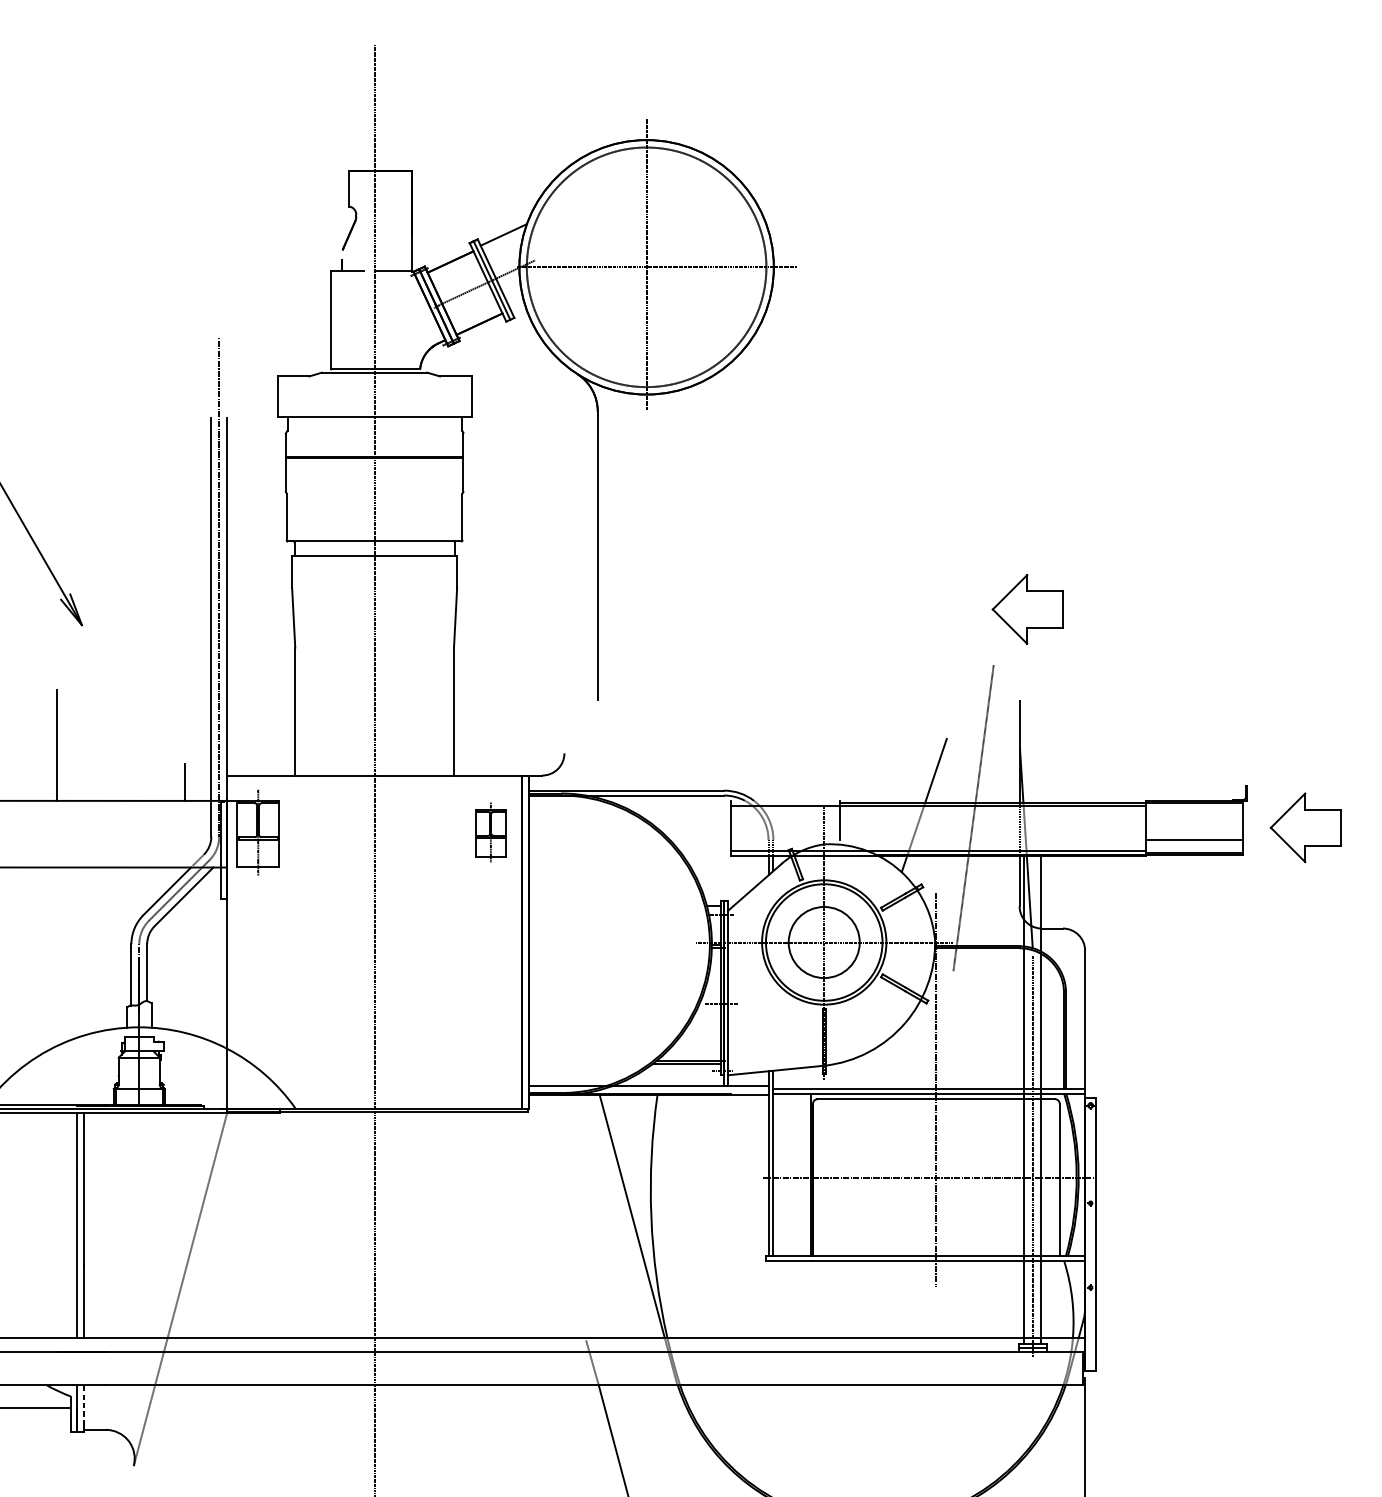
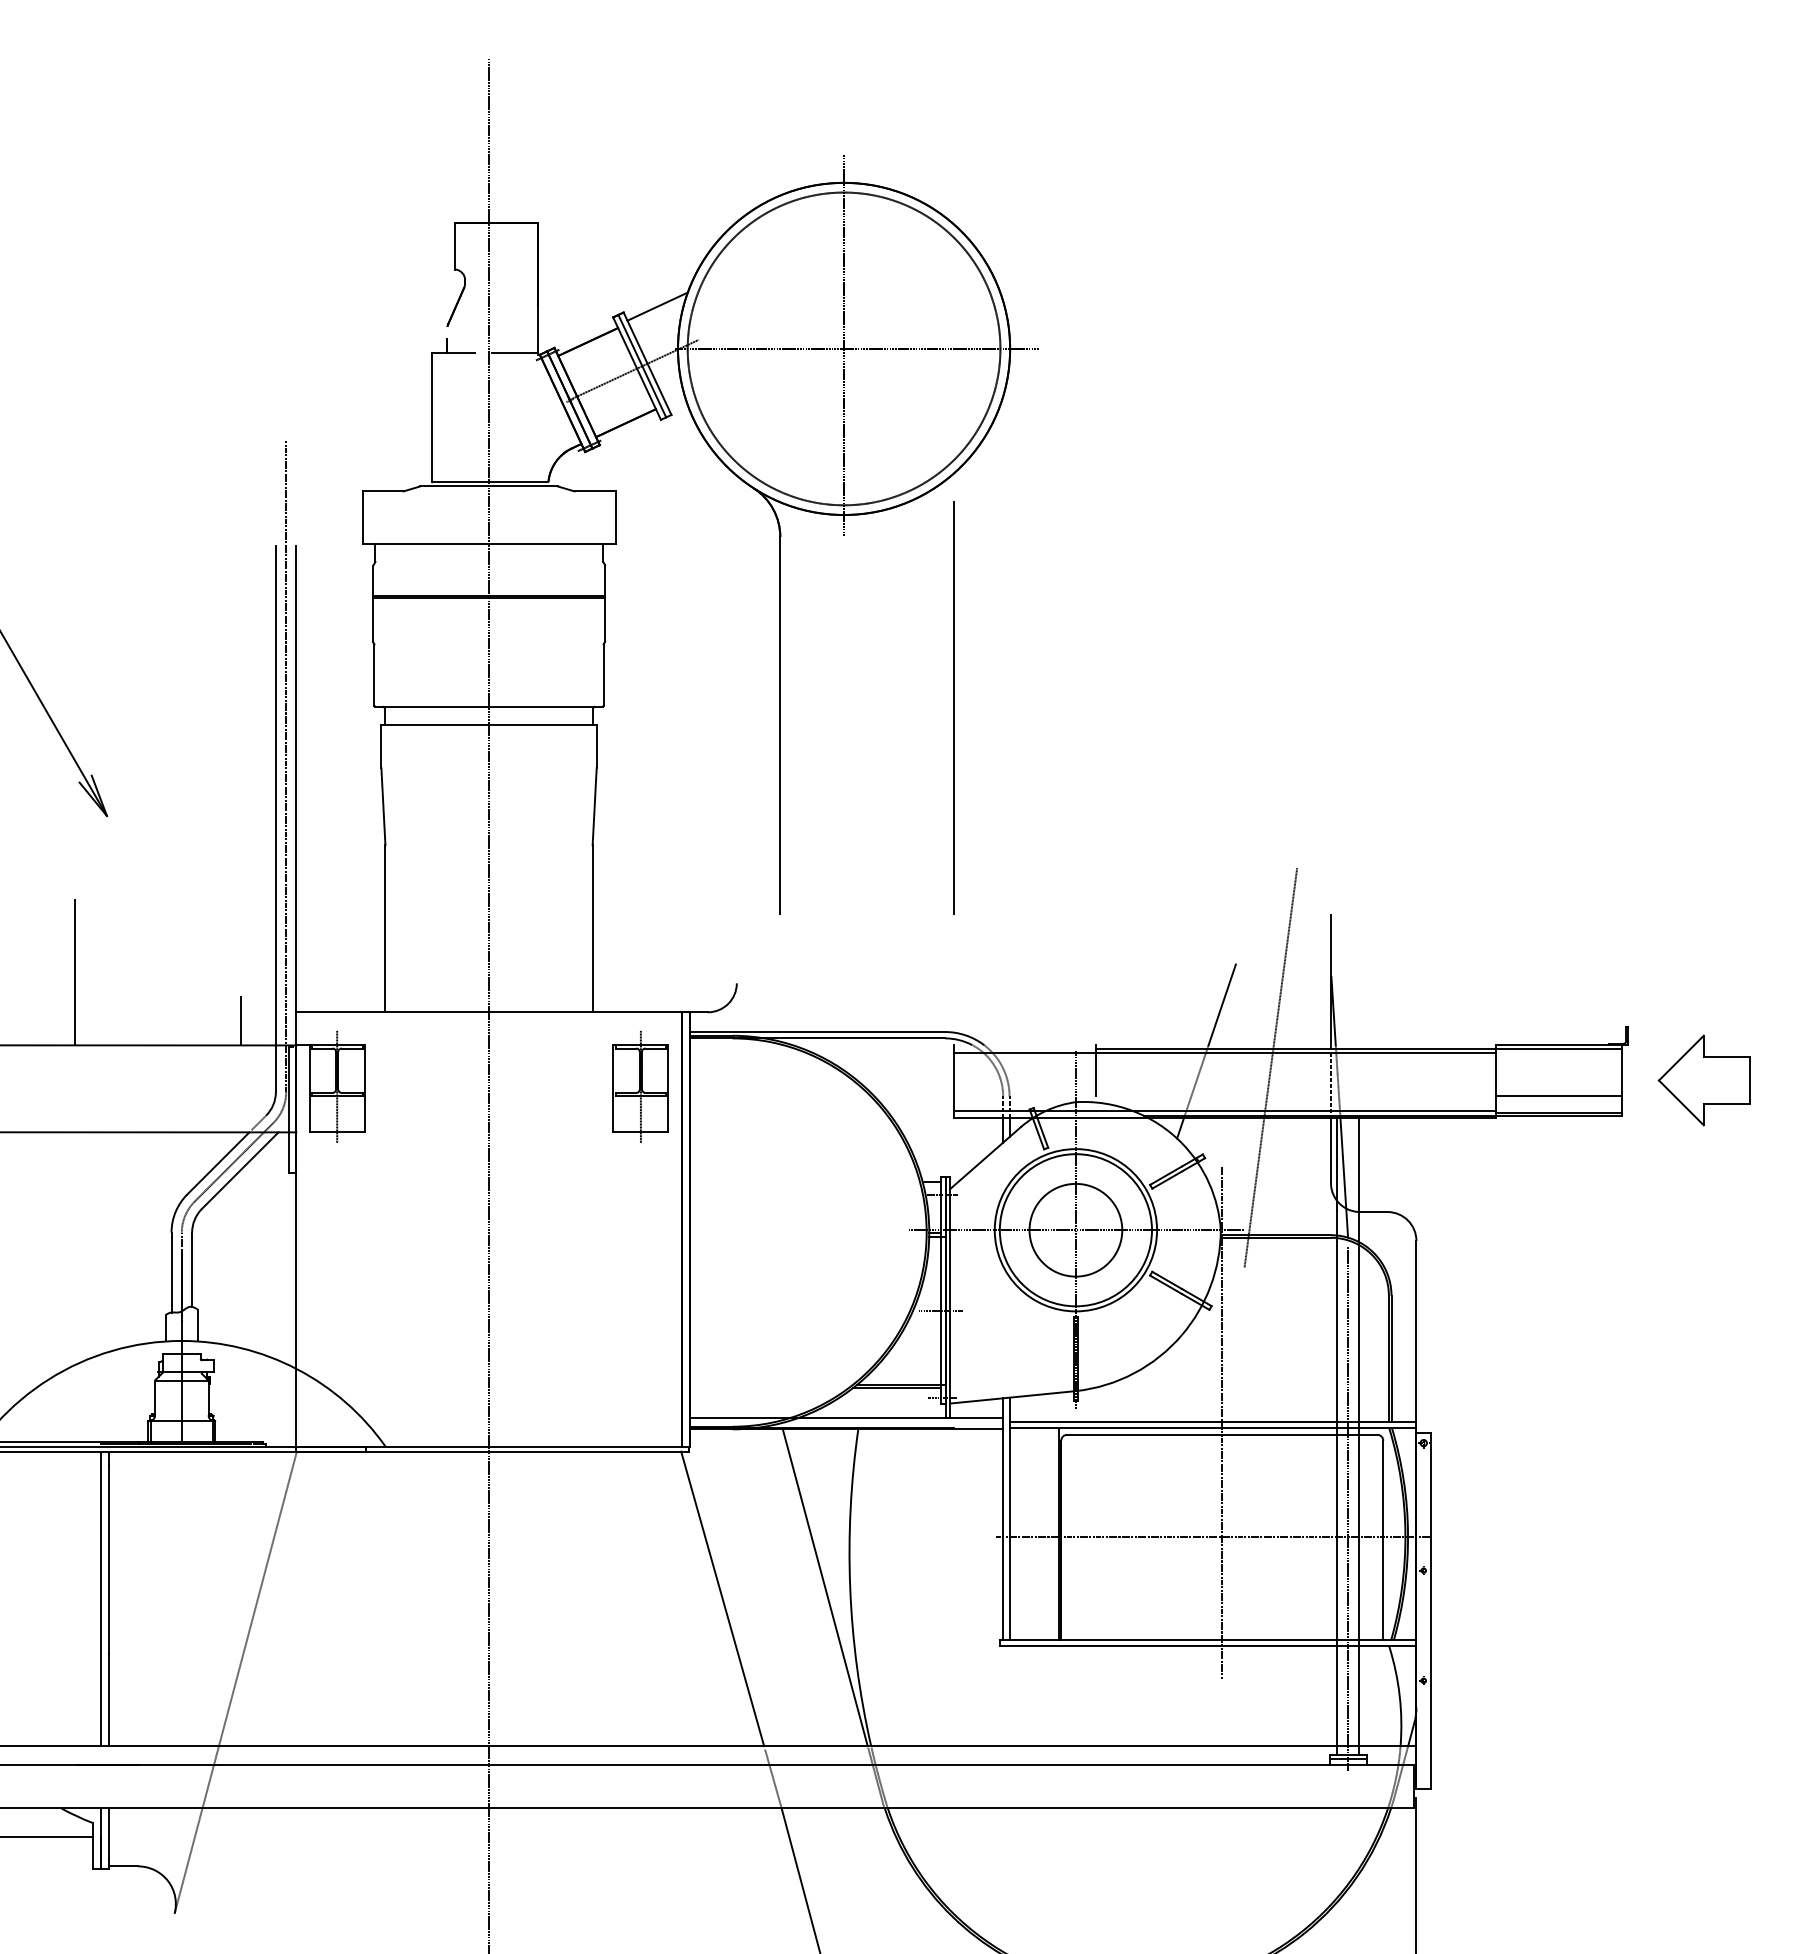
line: (731, 542) -> (954, 707), added
part: (1026, 609) -> (1340, 795), removed
part: (490, 832) -> (640, 1086), size x1.43
line: (553, 1224) -> (722, 1598), added
line: (83, 1405) -> (109, 1834), dashed -> solid

